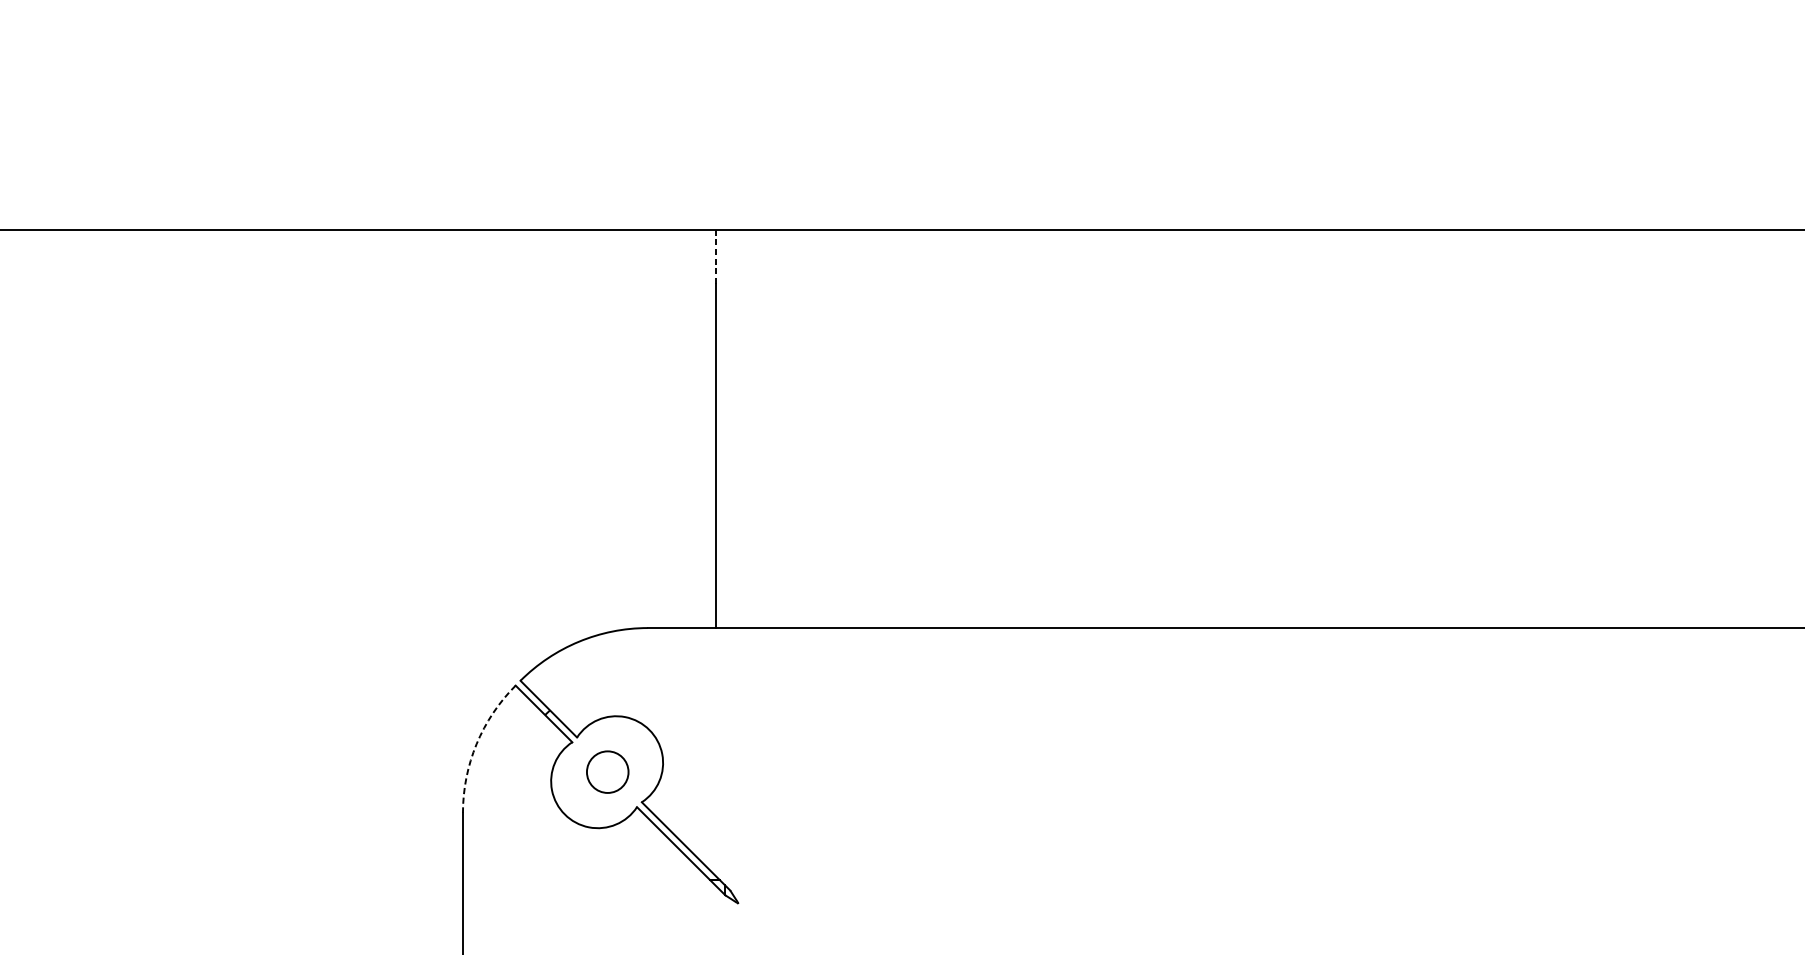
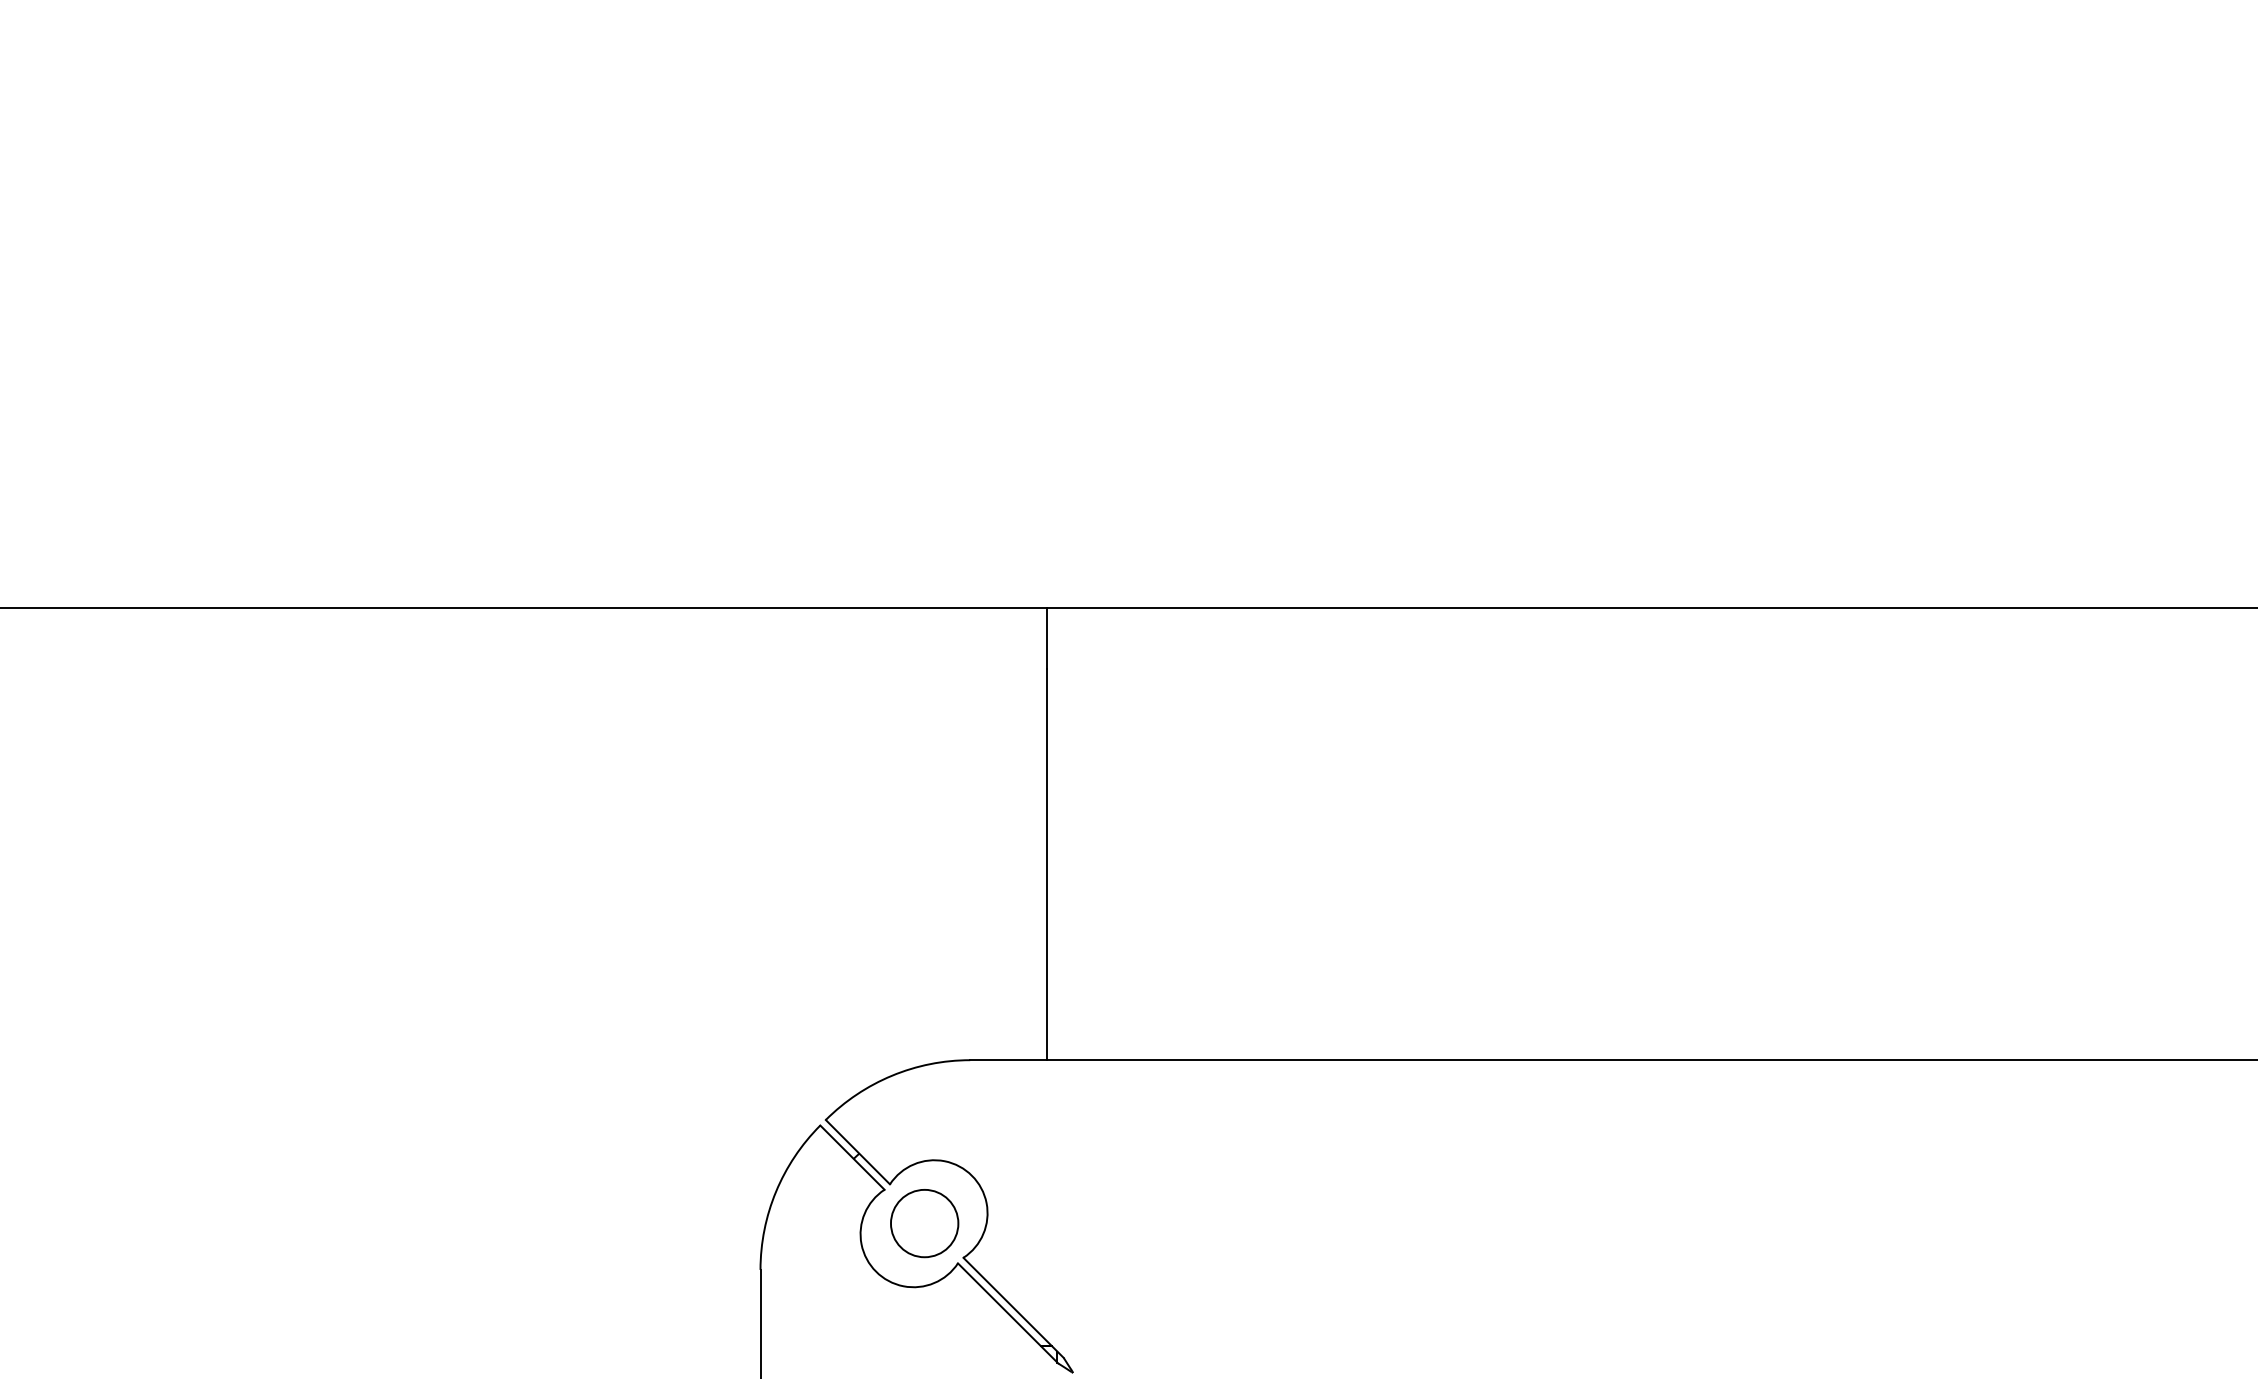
line: (715, 256) -> (1047, 638), dashed -> solid
arc: (477, 743) -> (776, 1191), dashed -> solid
circle: (607, 772) -> (924, 1223), size x1.43

